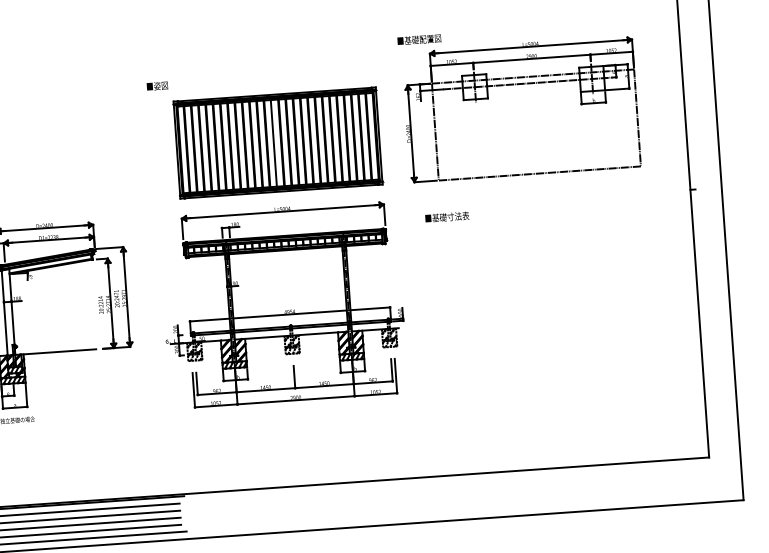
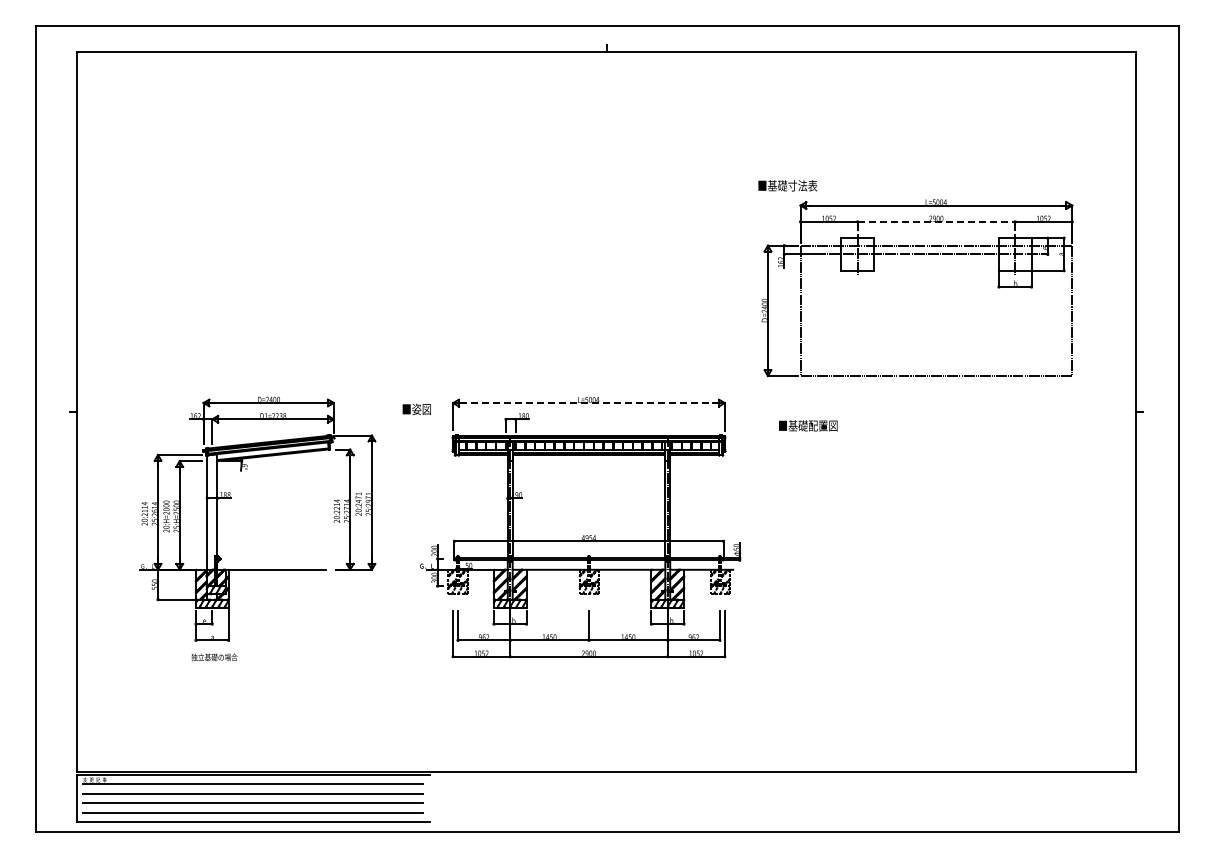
text: (430, 38) -> (802, 185), ■基礎配置図 -> ■基礎寸法表
line: (531, 58) -> (936, 221), solid -> dashed
text: (157, 85) -> (416, 408), moved
part: (277, 142) -> (588, 310), removed
line: (283, 211) -> (589, 403), solid -> dashed
text: (457, 216) -> (822, 425), ■基礎寸法表 -> ■基礎配置図

